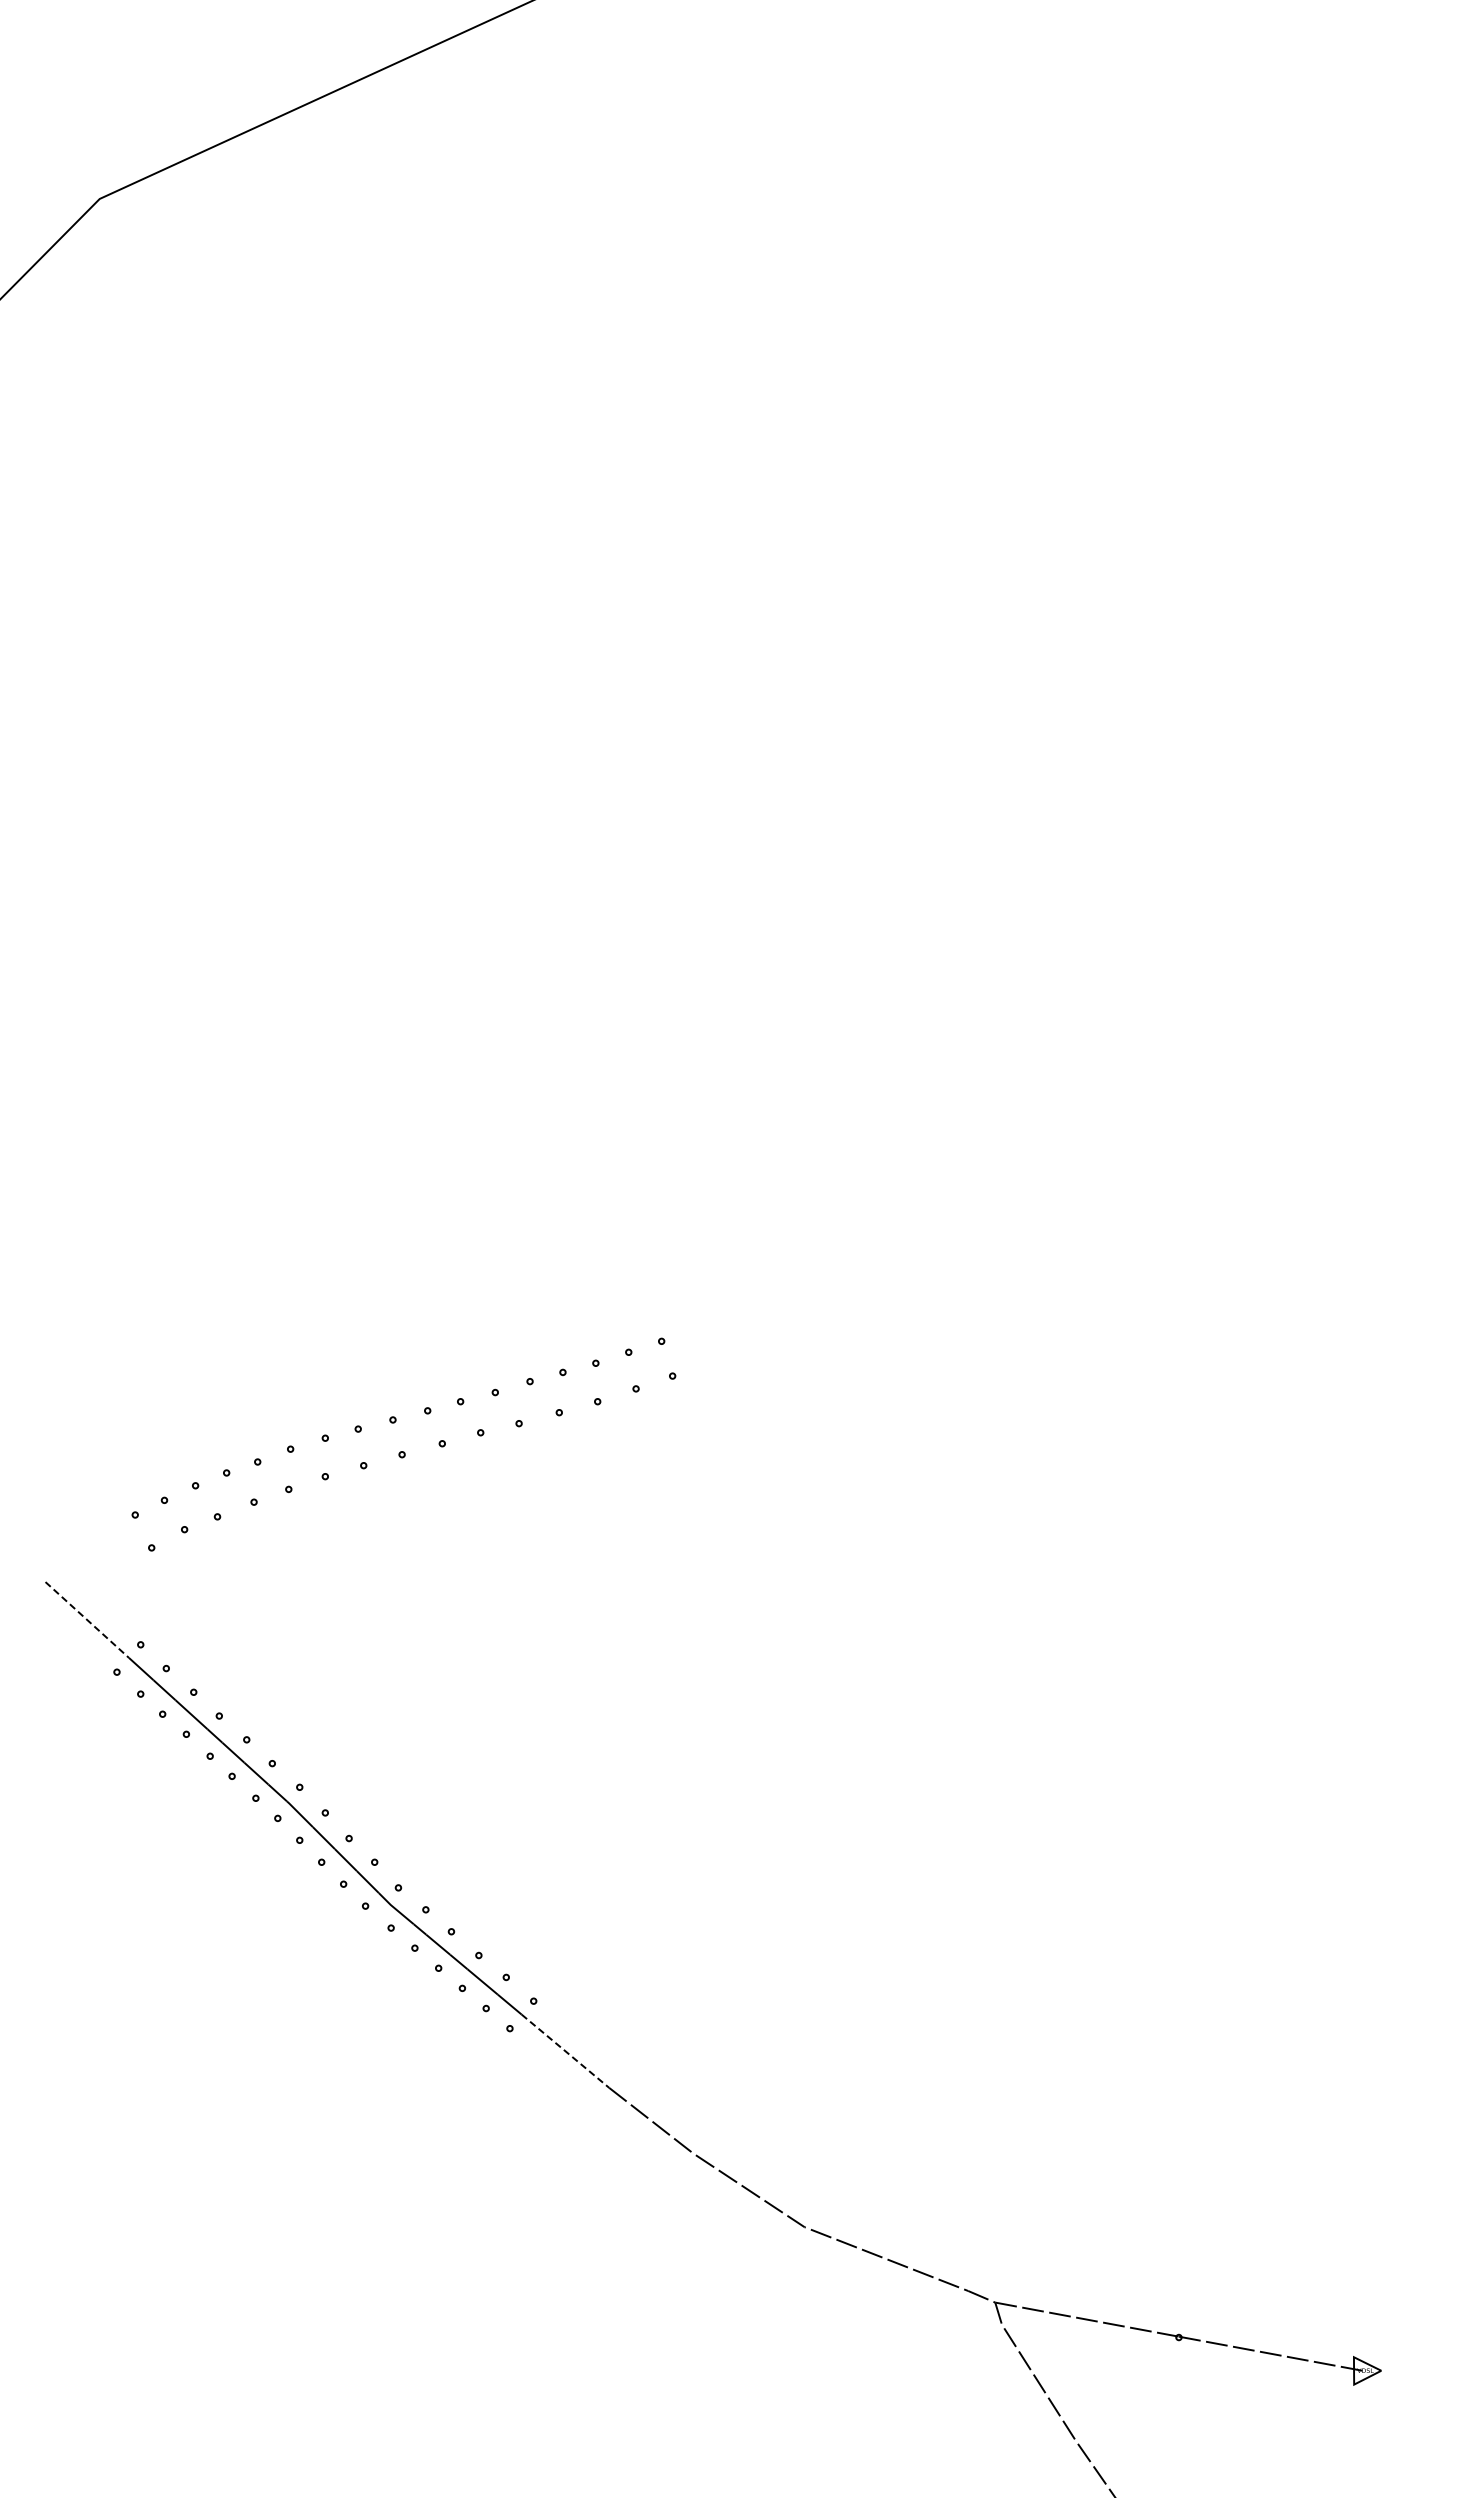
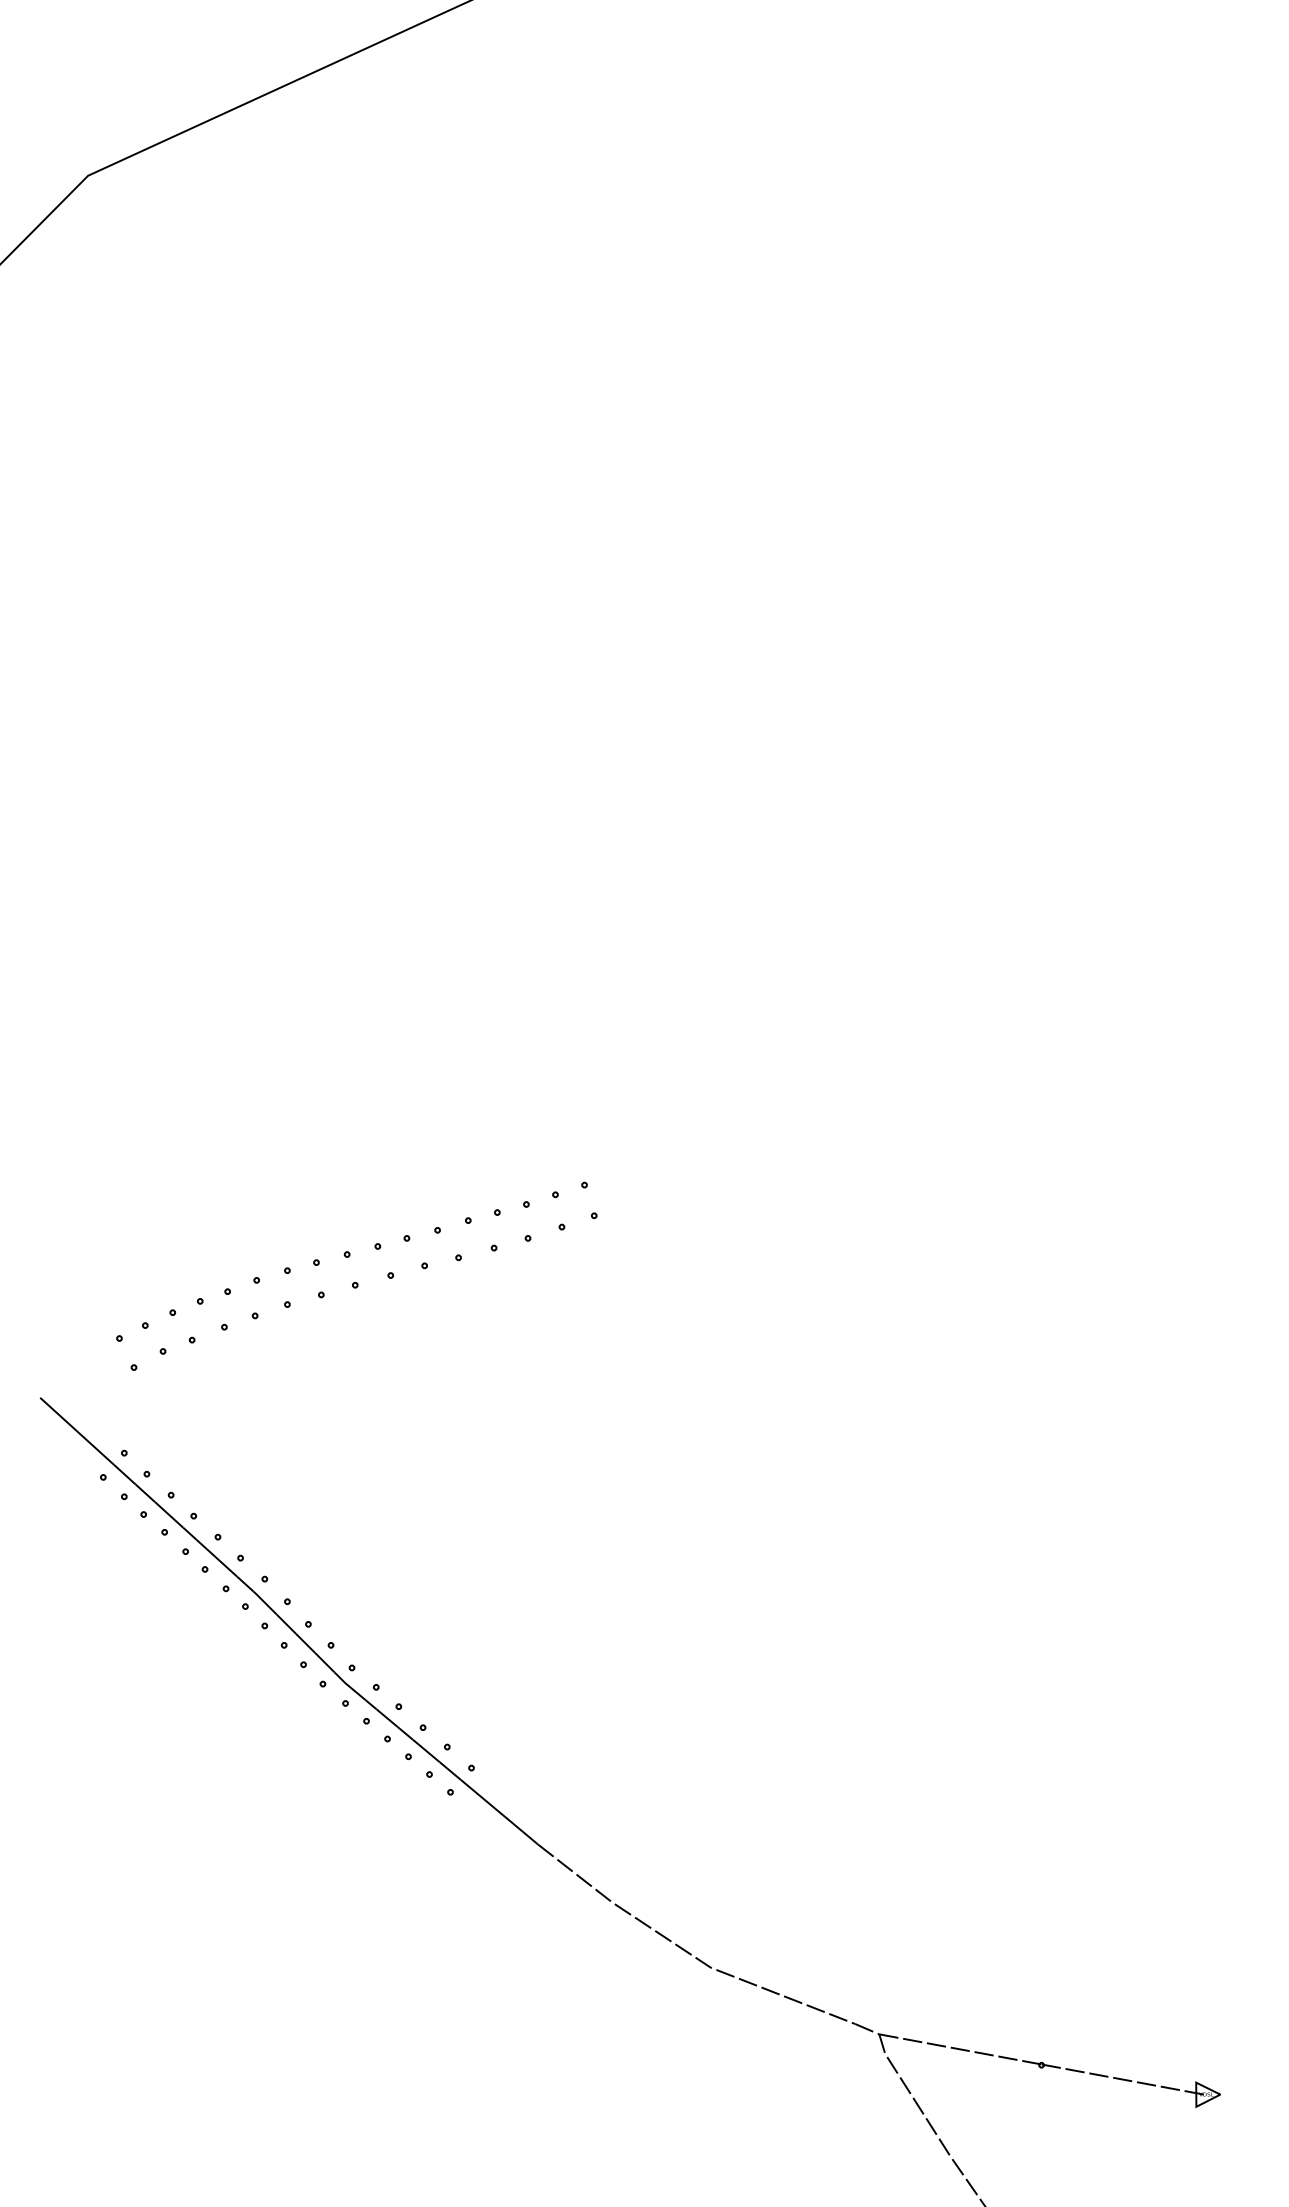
line: (87, 1620) -> (77, 1431), dashed -> solid
line: (565, 2051) -> (499, 1812), dashed -> solid

